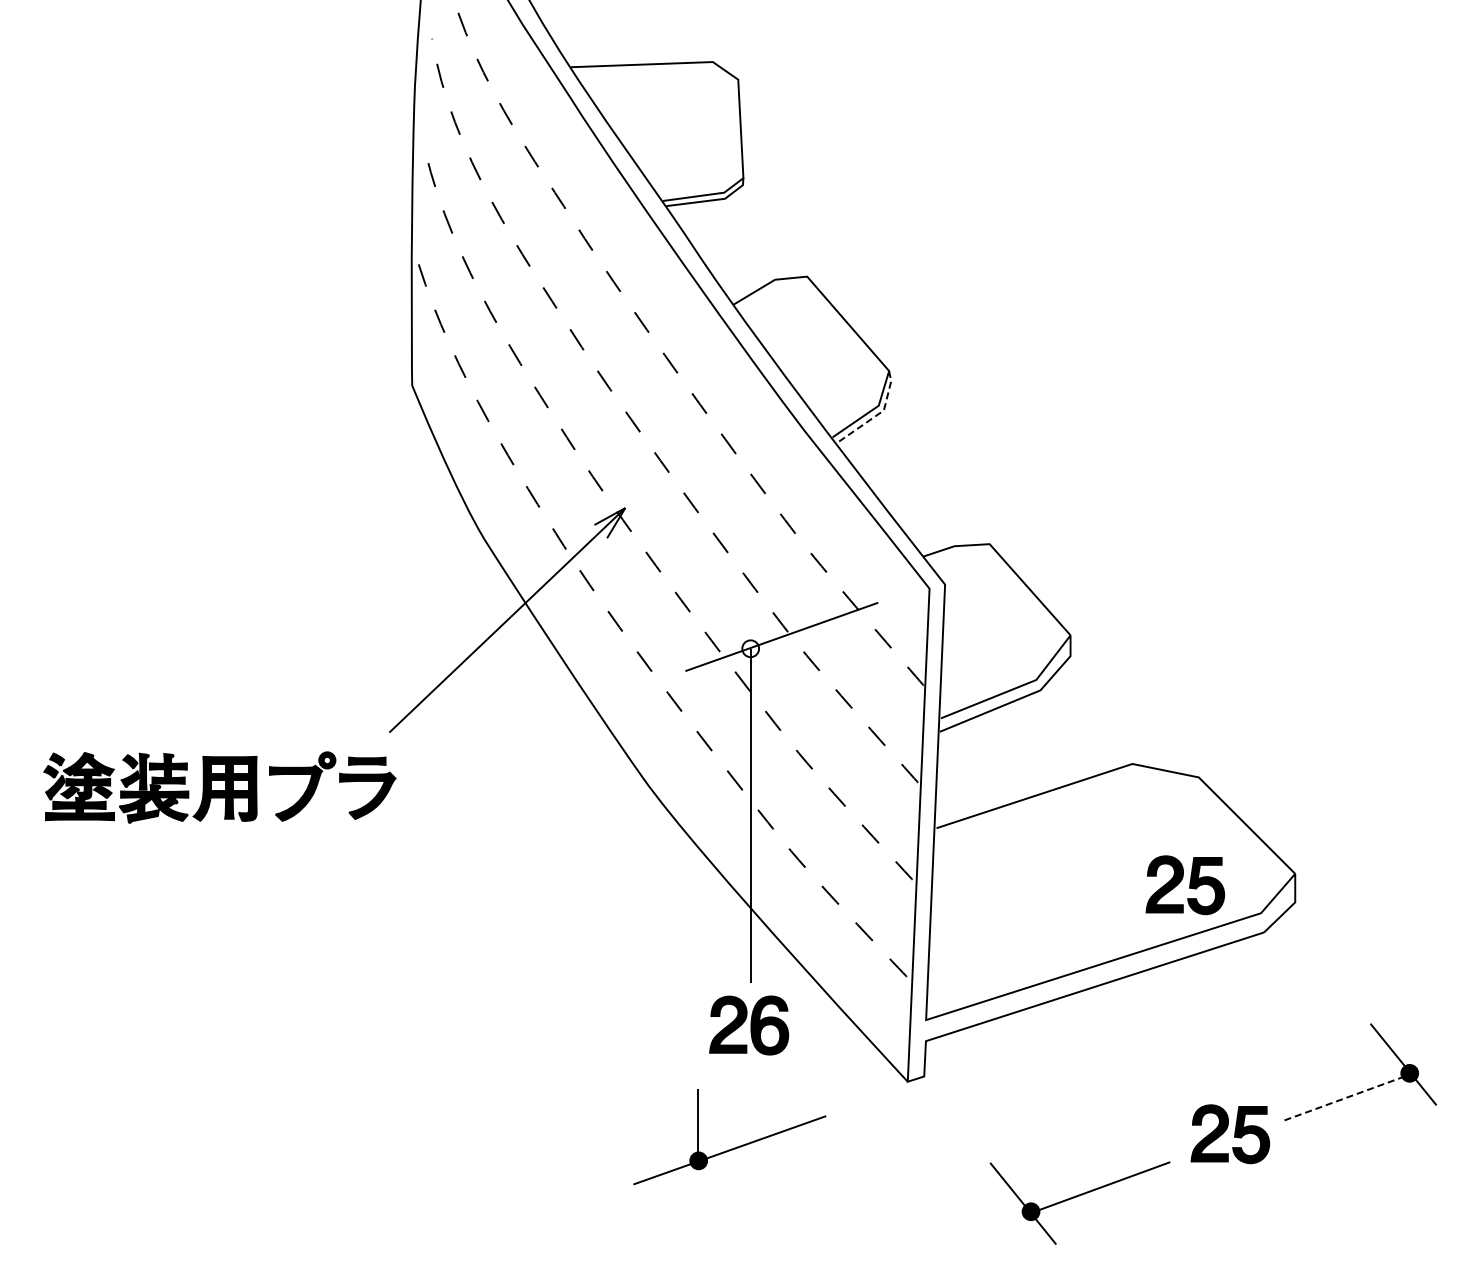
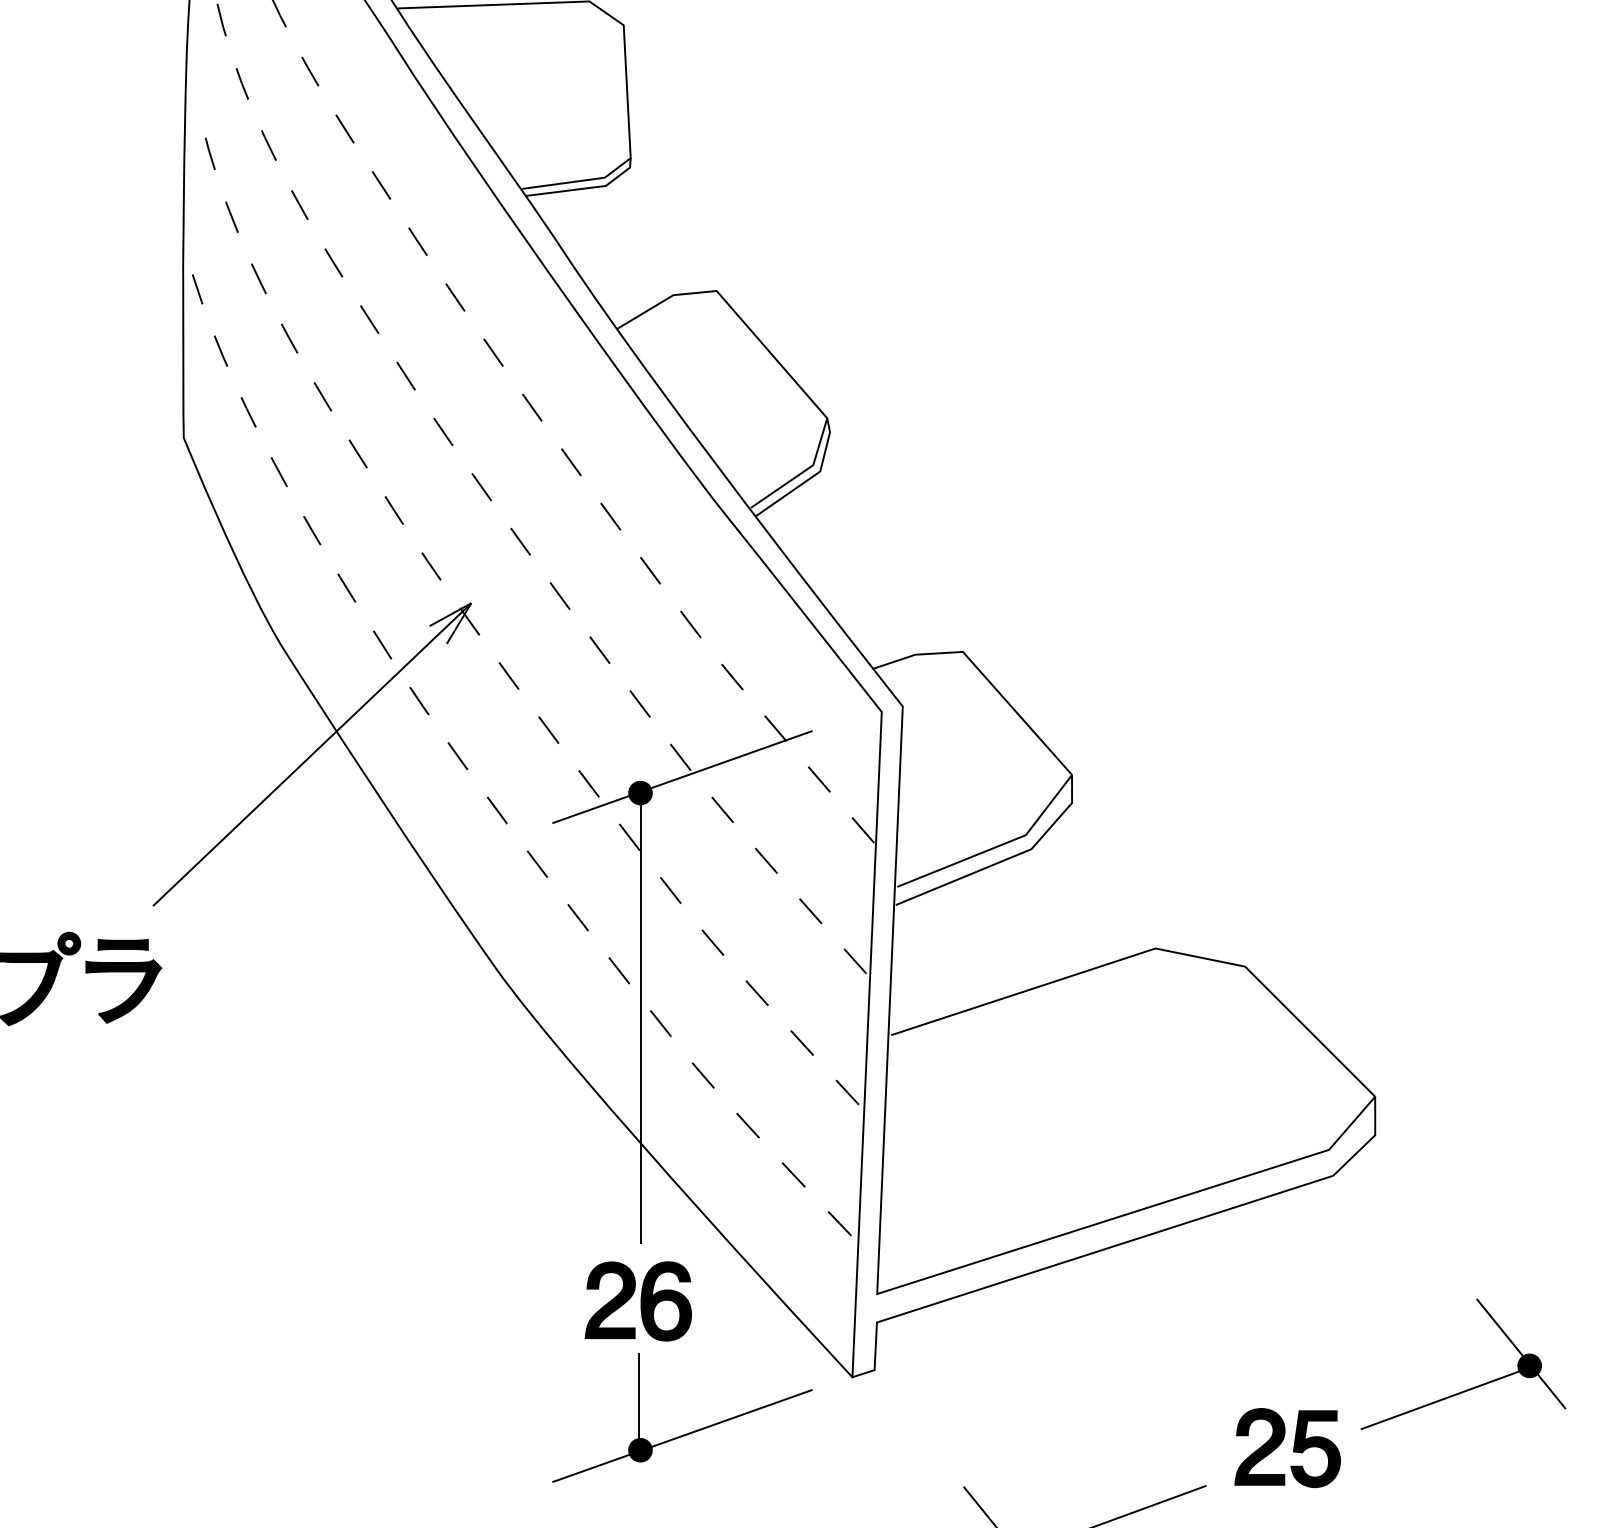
line: (877, 414) -> (811, 476), dashed -> solid
fill: (750, 648) -> (640, 792), added
part: (1185, 885) -> (1227, 1112), removed
line: (1348, 1097) -> (1447, 1398), dashed -> solid
part: (734, 1147) -> (688, 1432), moved

